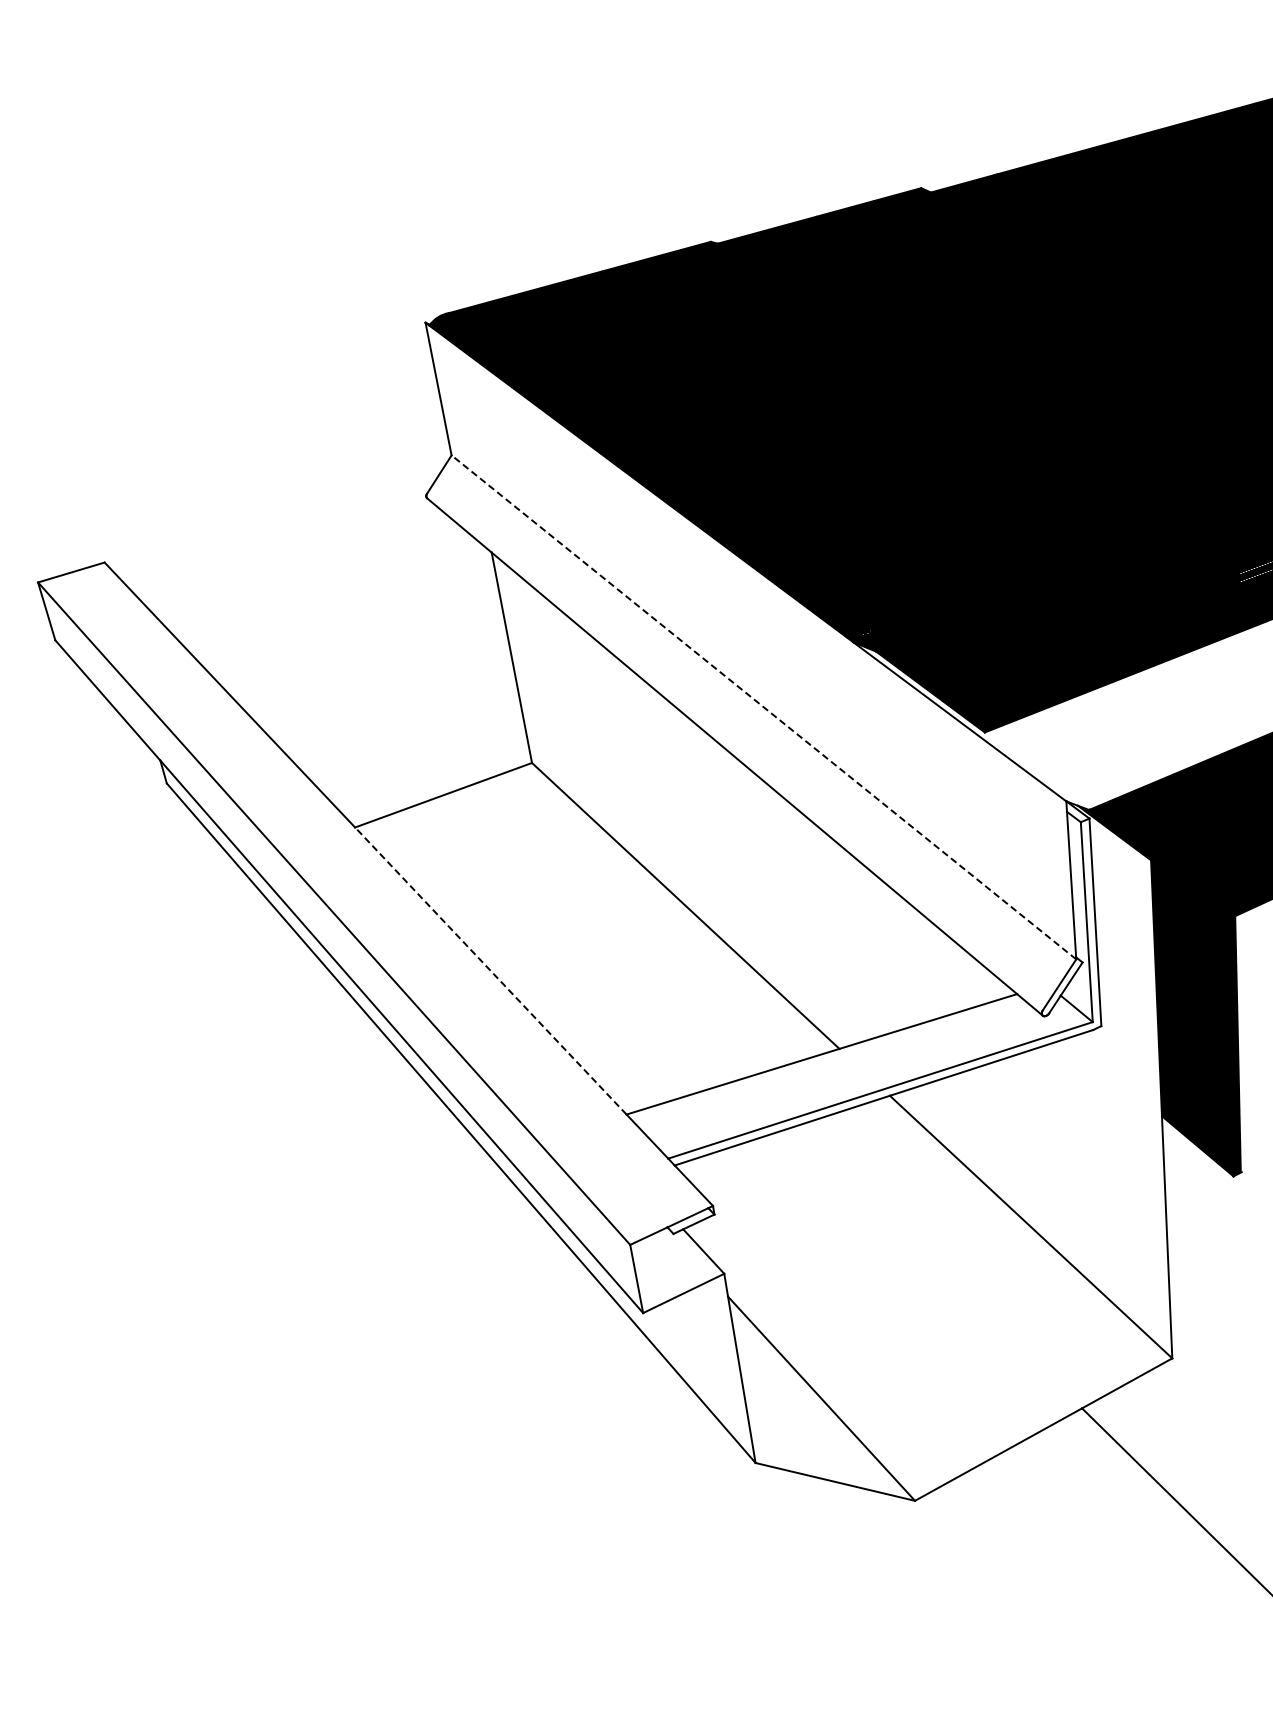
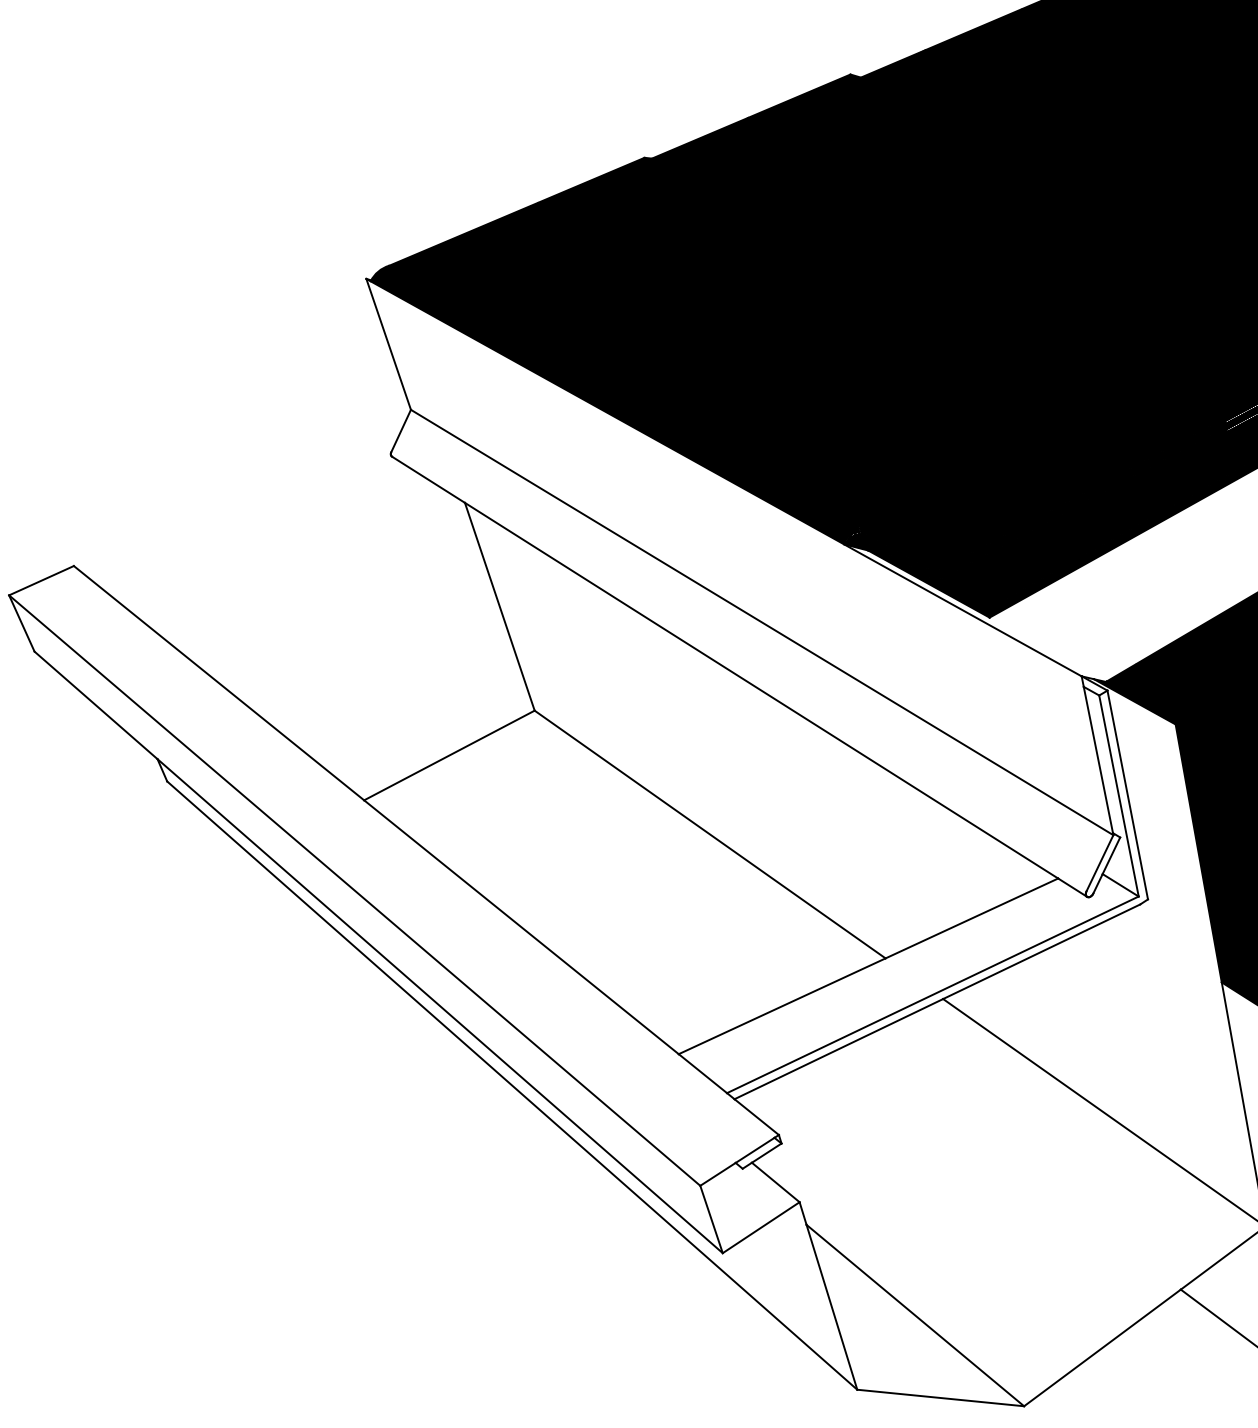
line: (763, 707) -> (761, 622), dashed -> solid
line: (490, 971) -> (521, 927), dashed -> solid

